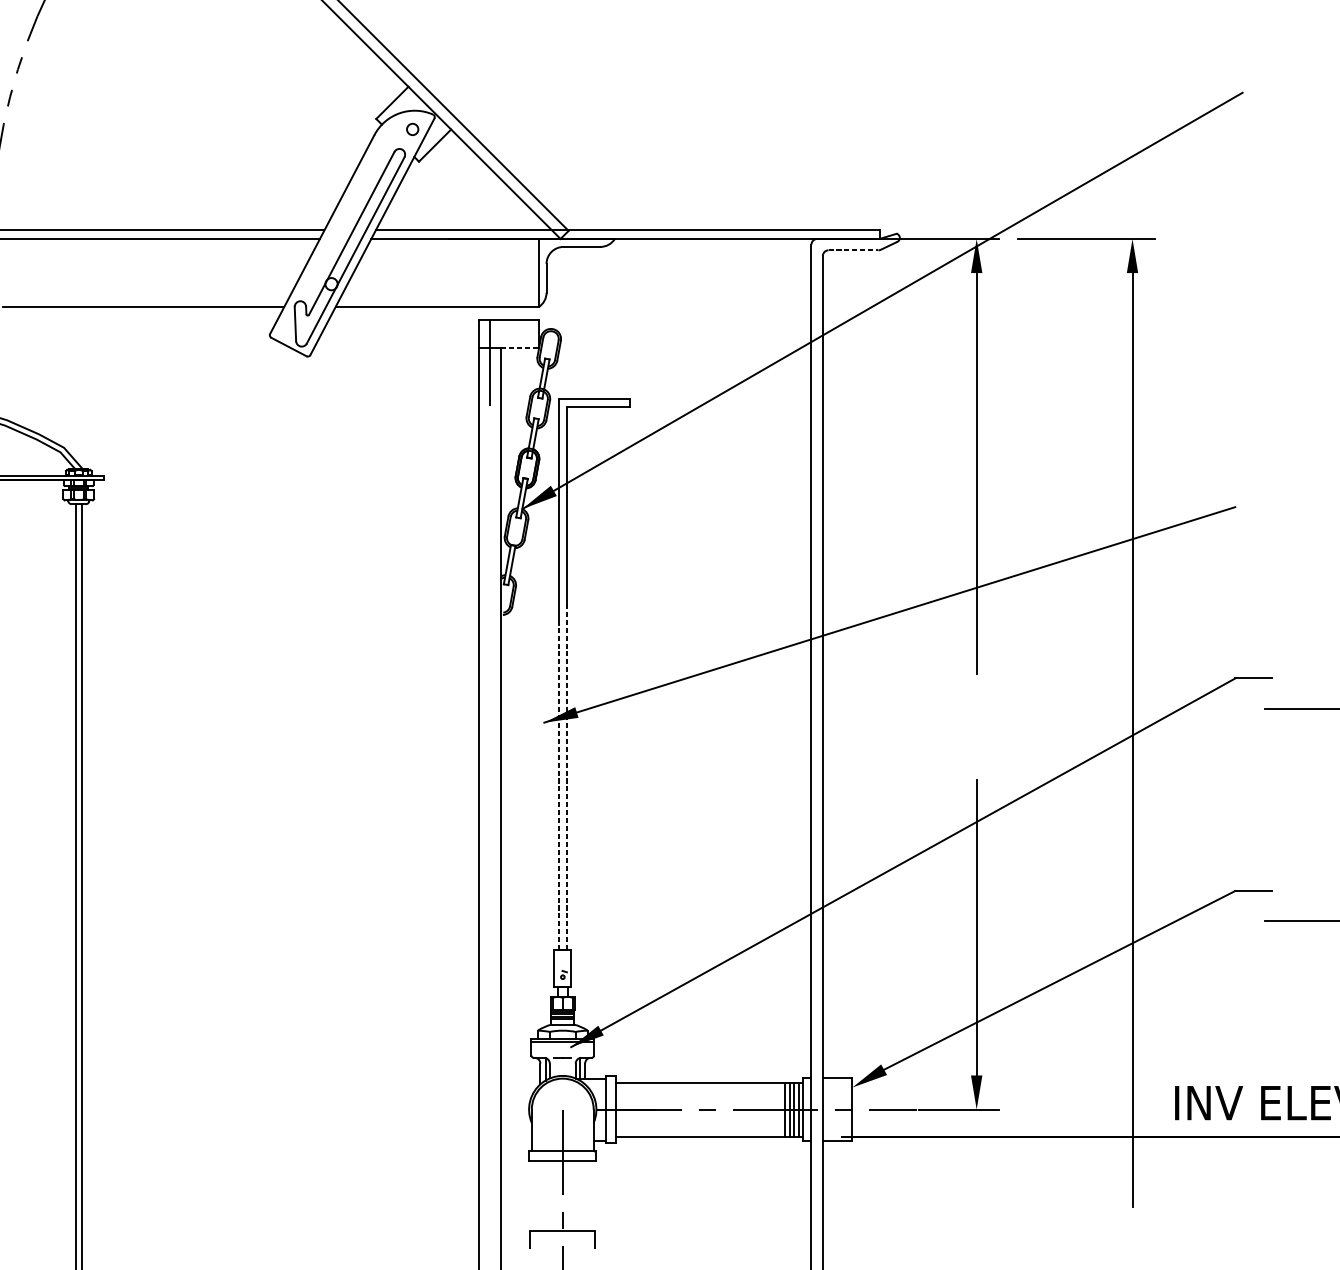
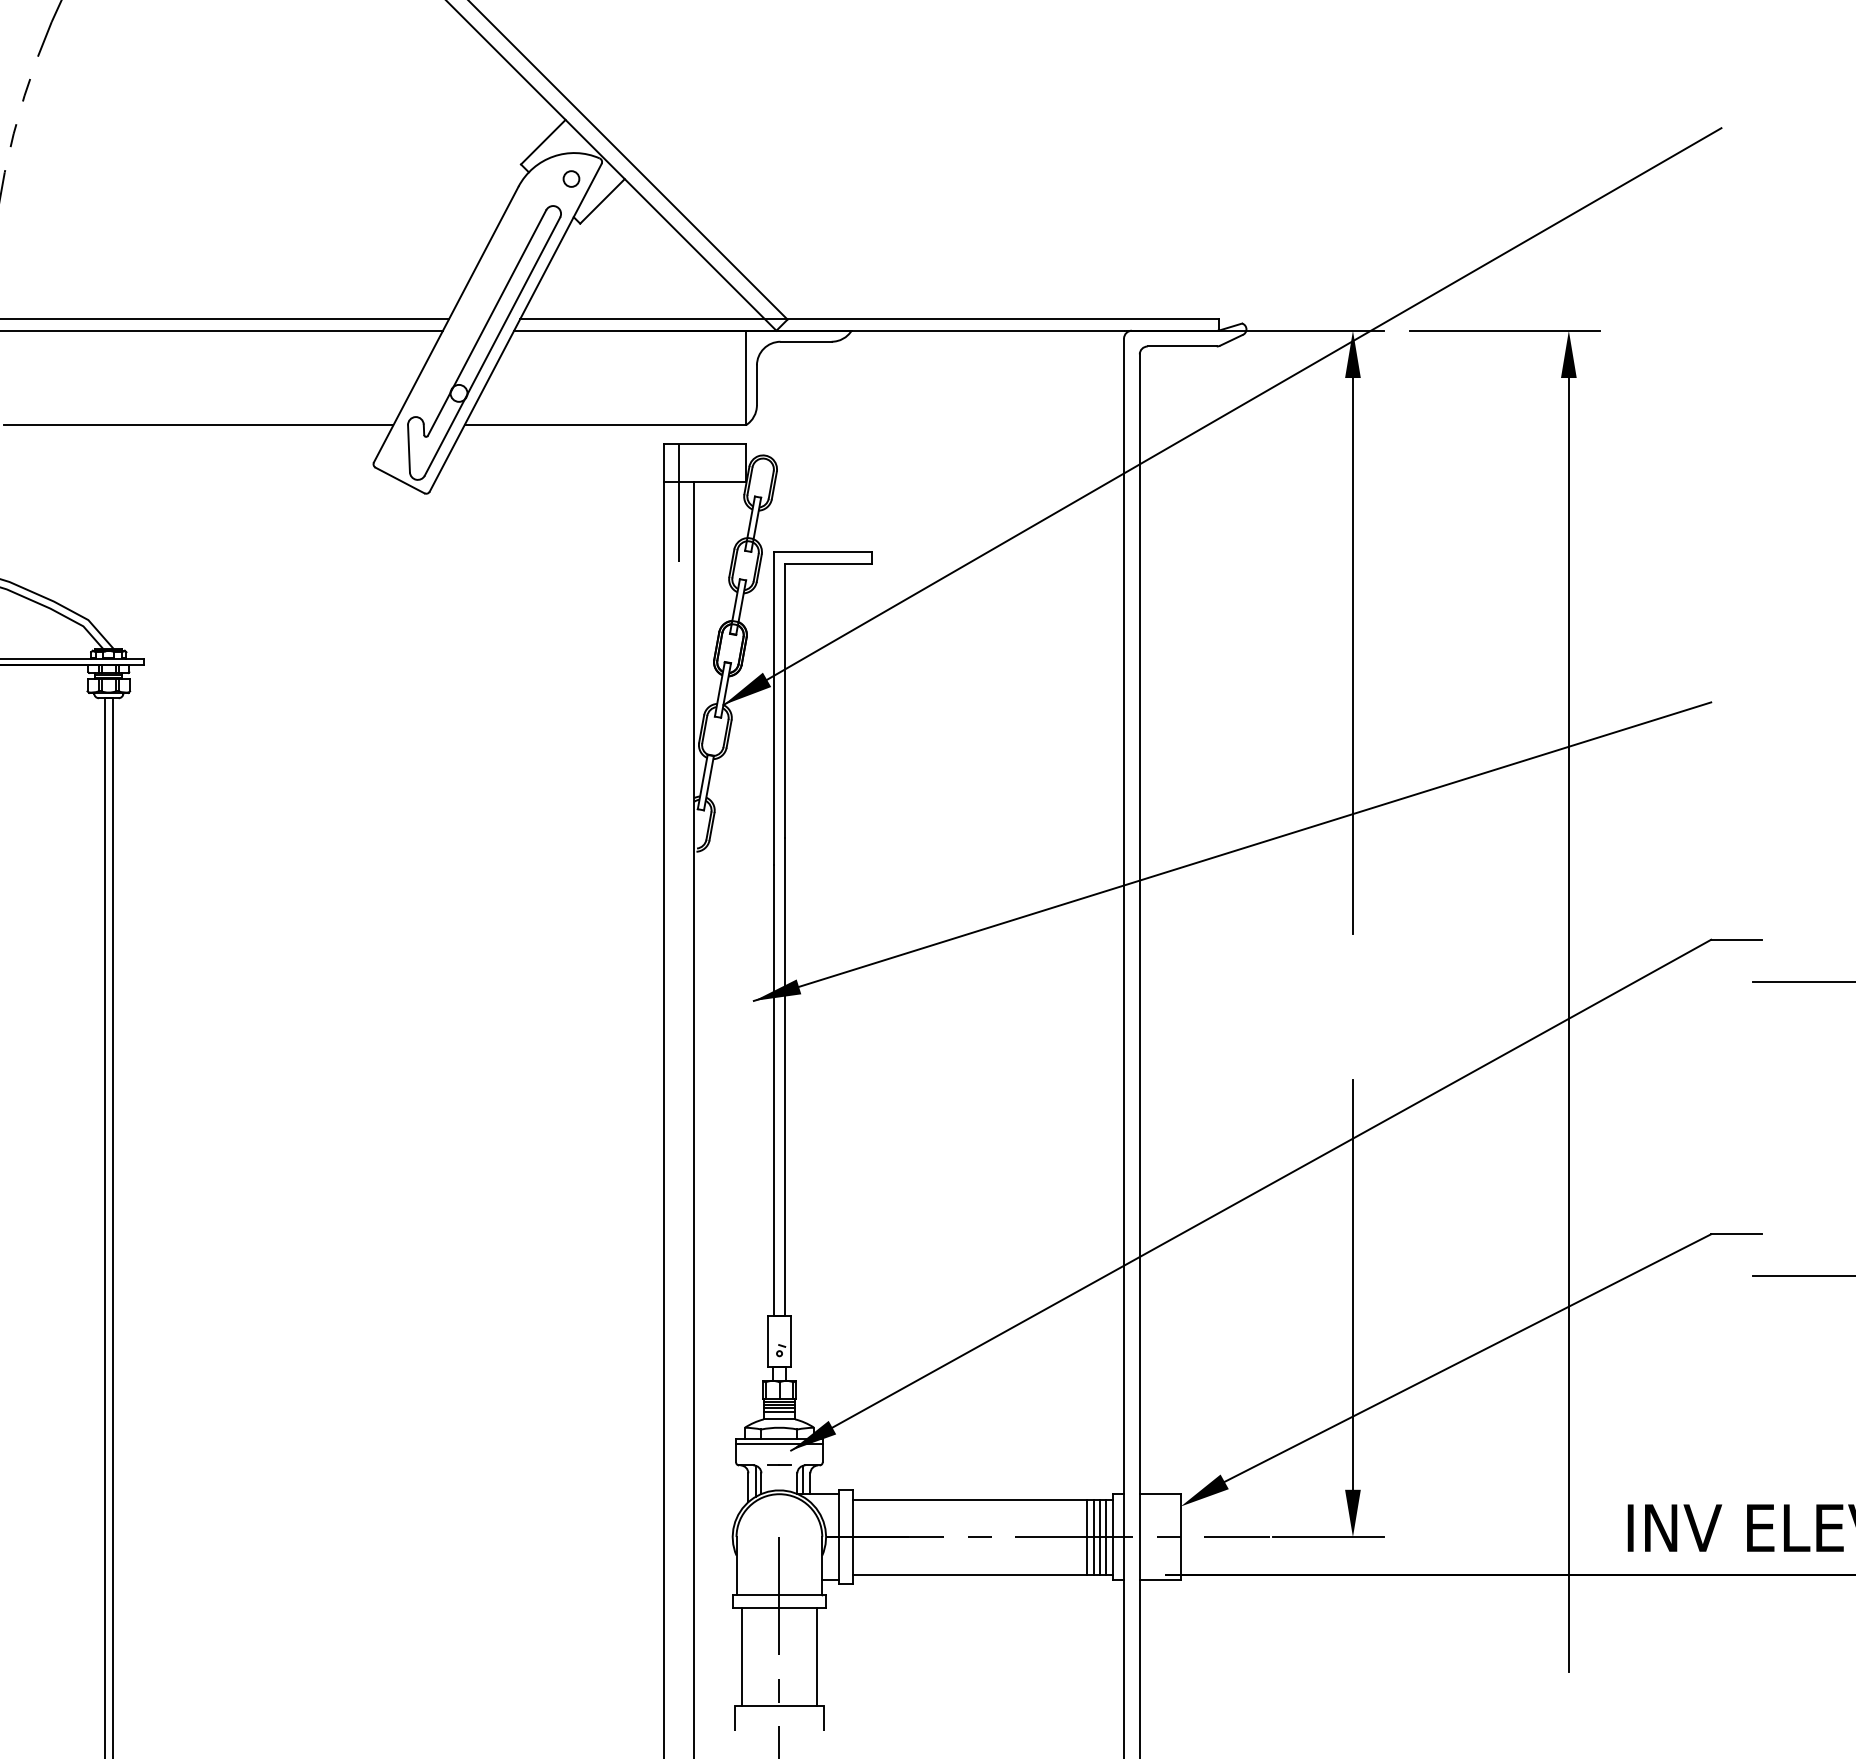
line: (853, 250) -> (1182, 346), dashed -> solid
line: (520, 348) -> (720, 482), dashed -> solid
line: (567, 777) -> (785, 1077), dashed -> solid
line: (558, 787) -> (773, 1090), dashed -> solid
line: (535, 1195) -> (741, 1656), added
line: (589, 1195) -> (816, 1656), added

